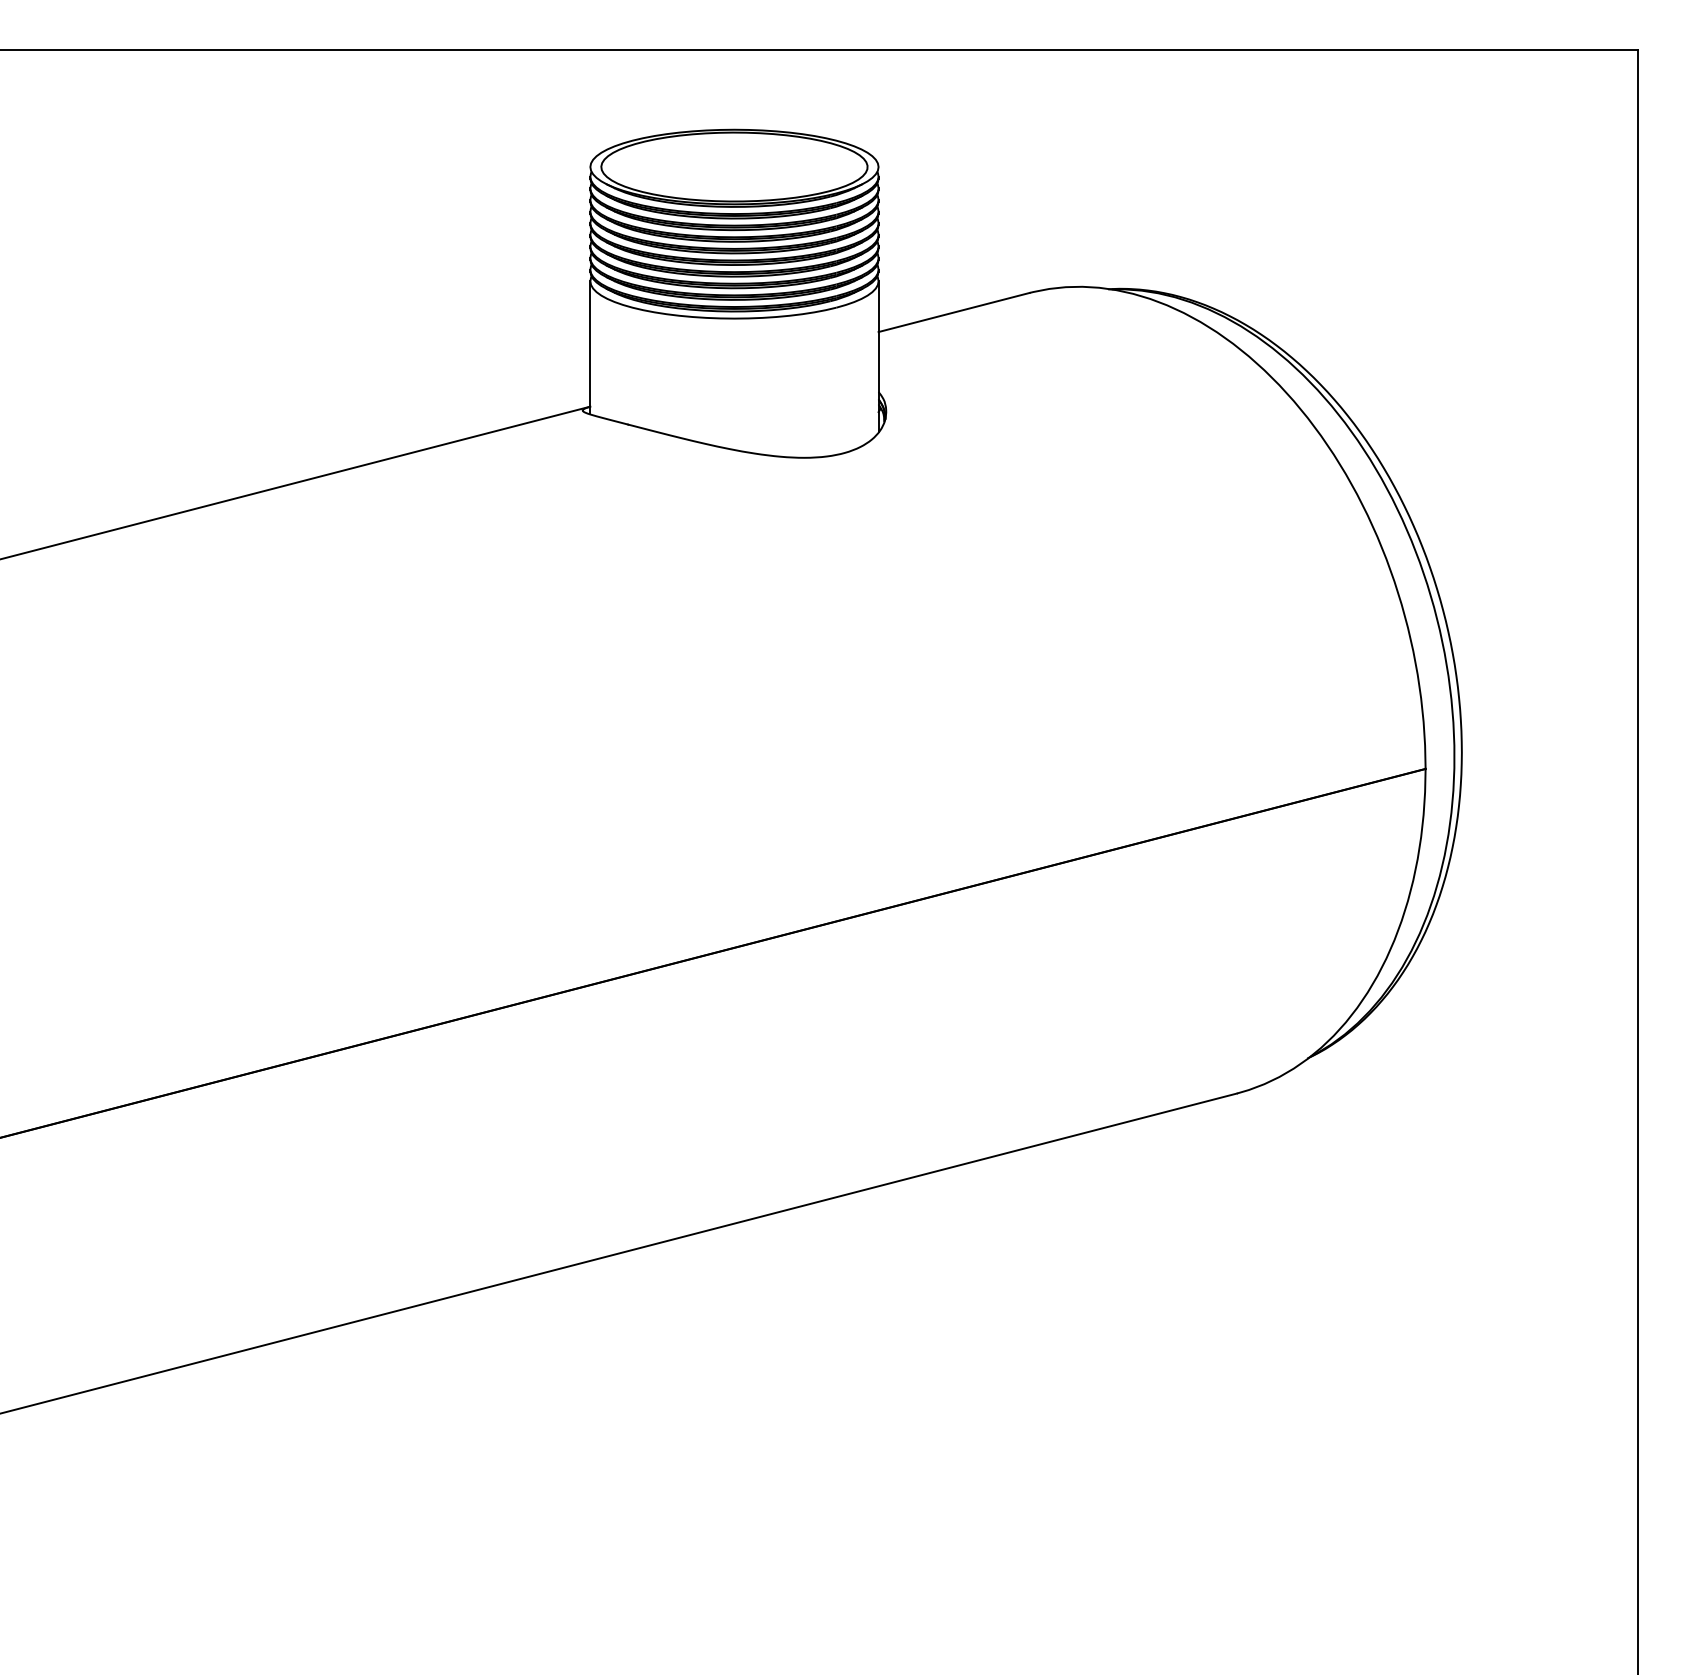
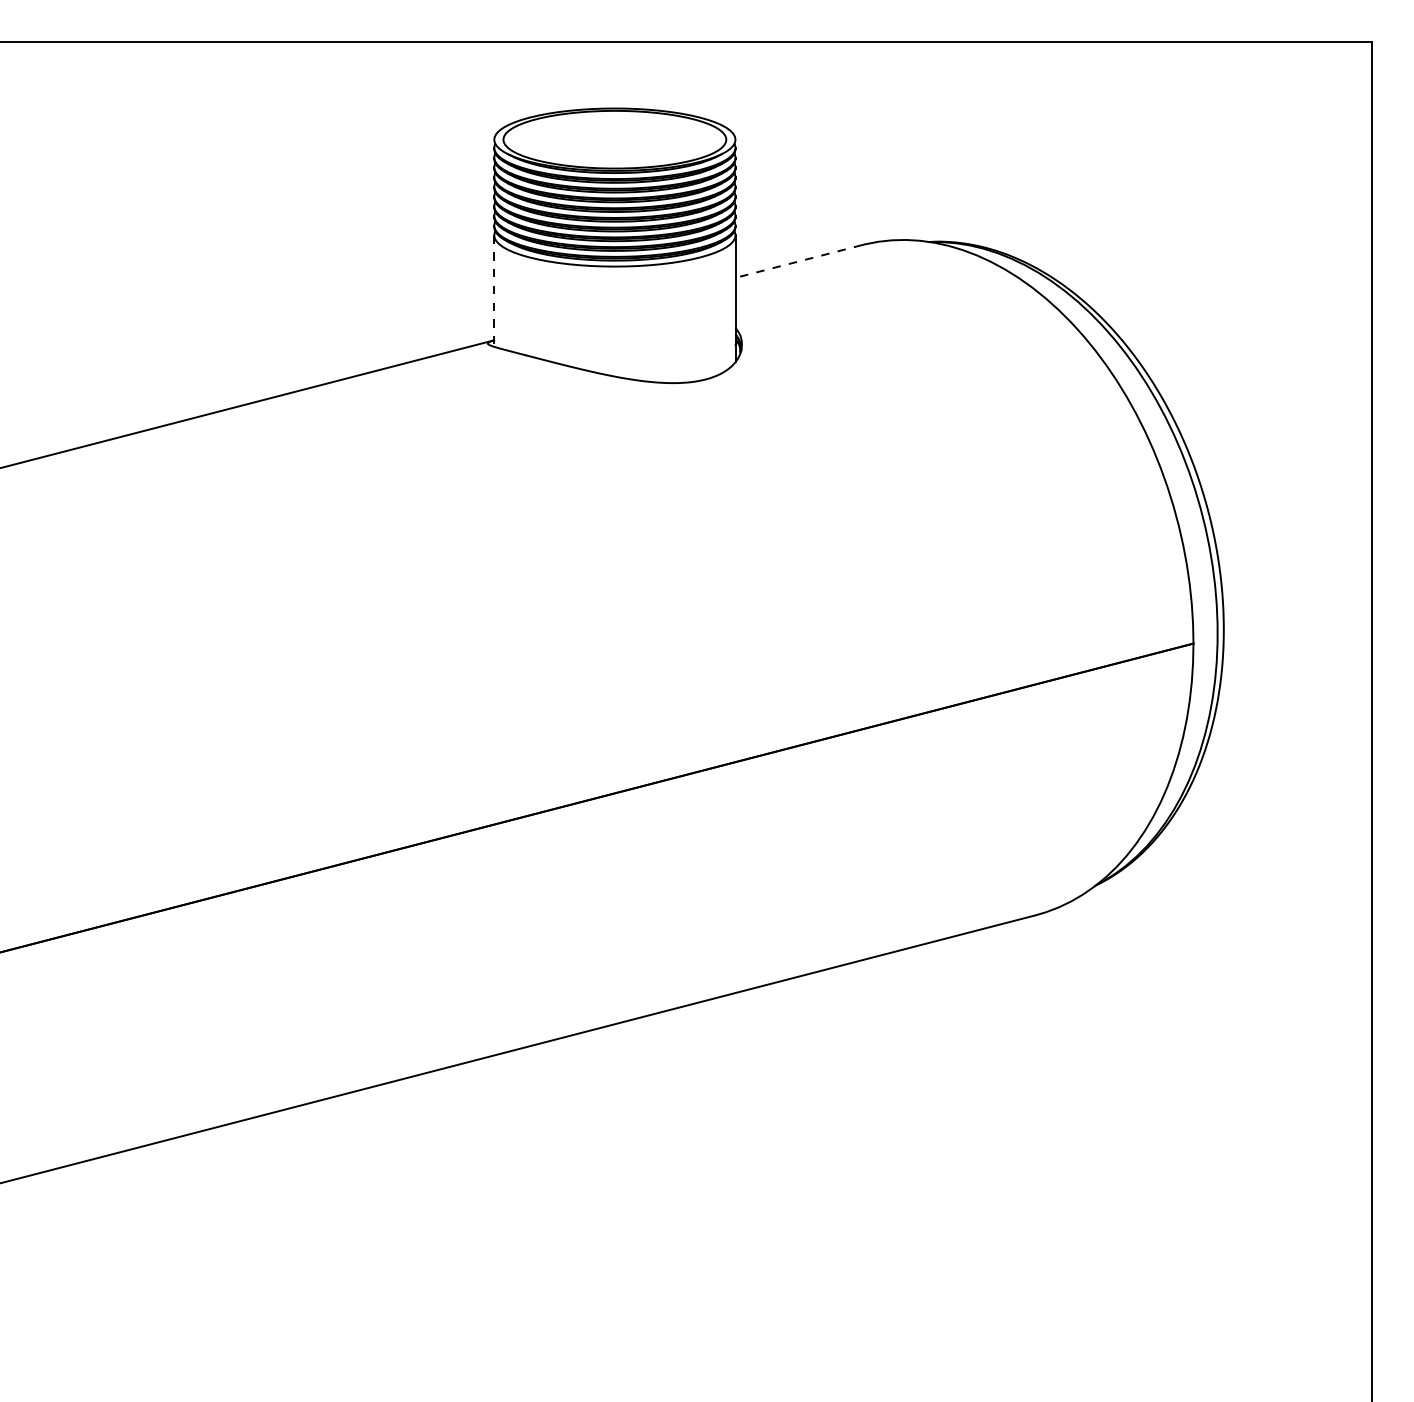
line: (953, 312) -> (798, 261), solid -> dashed
line: (590, 348) -> (494, 291), solid -> dashed

